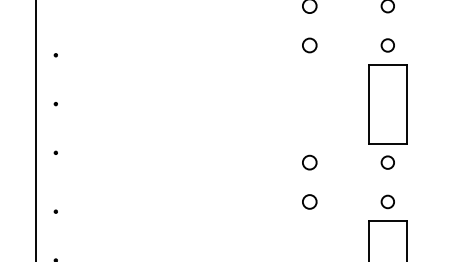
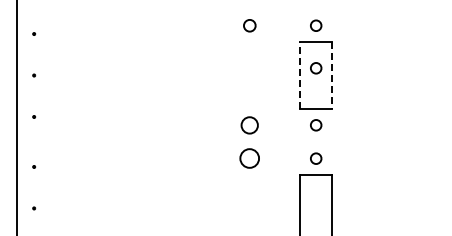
circle: (388, 95) -> (316, 68), added
line: (369, 104) -> (300, 75), solid -> dashed
line: (407, 105) -> (332, 76), solid -> dashed
circle: (309, 161) -> (249, 124), size x1.4
circle: (309, 201) -> (249, 158), size x1.6

